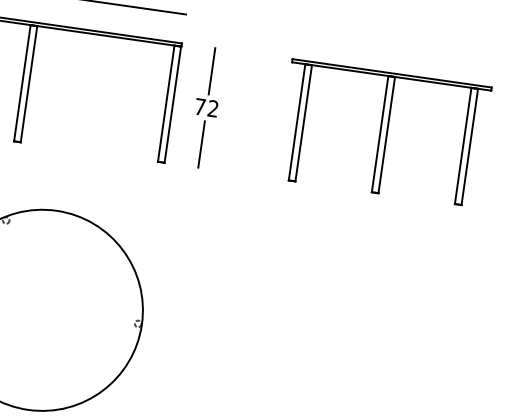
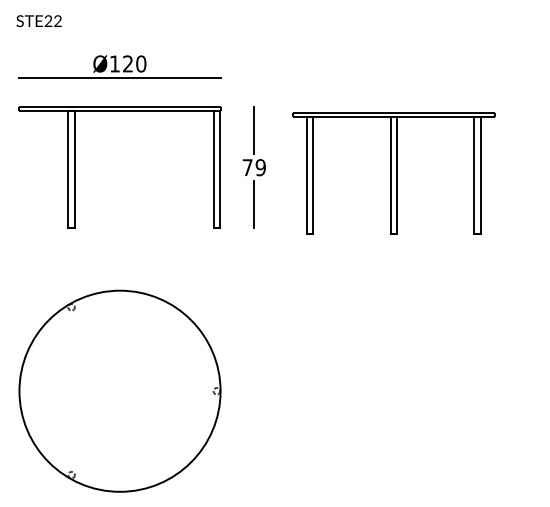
text: (212, 108) -> (260, 167), 72 -> 79
part: (383, 132) -> (393, 173), moved

